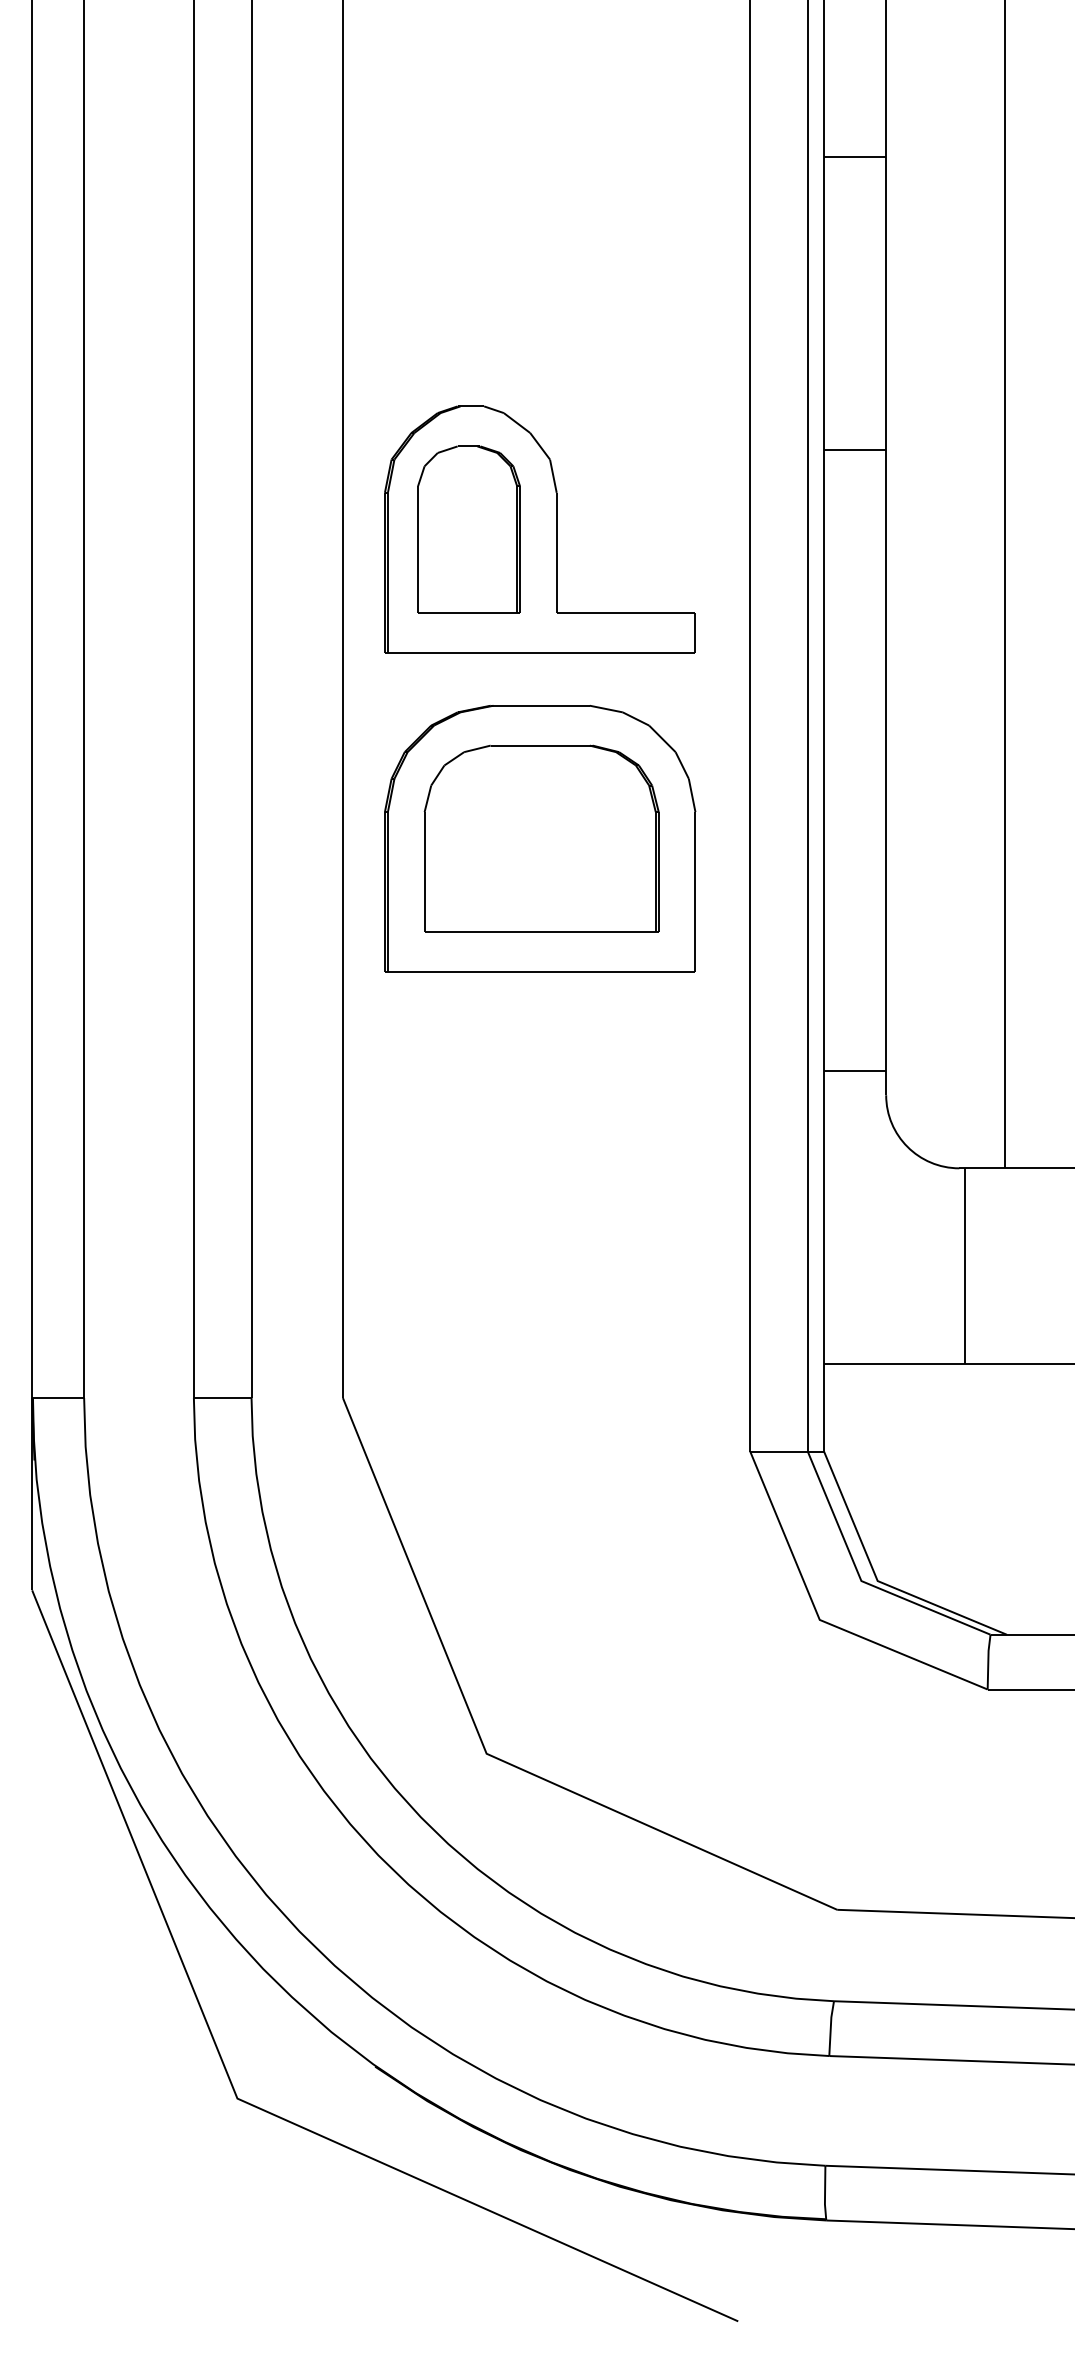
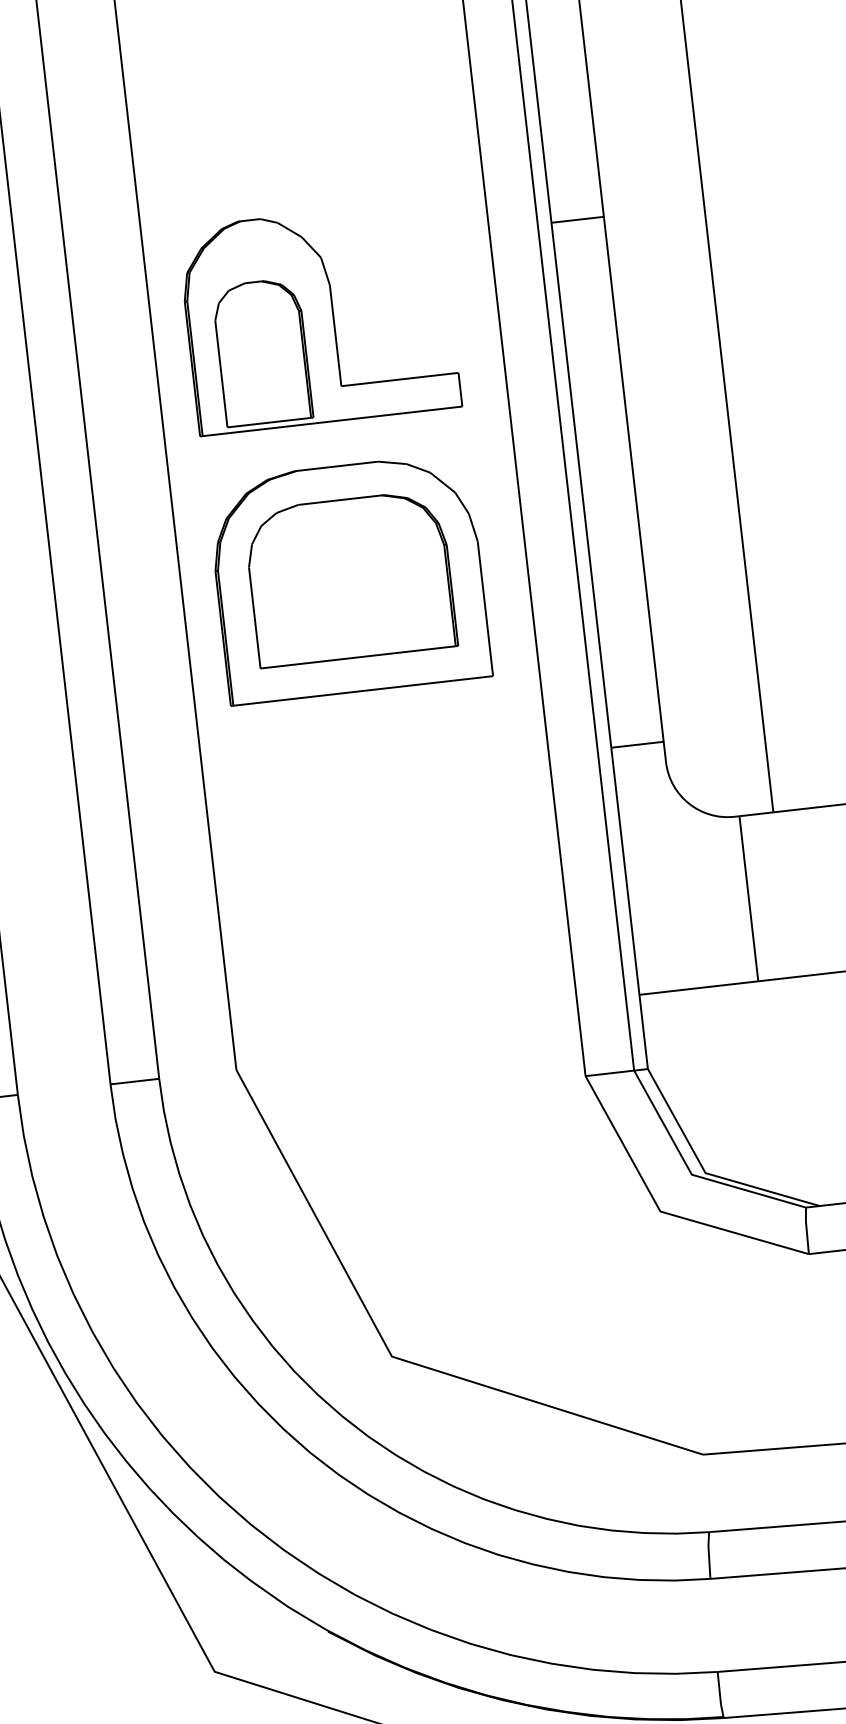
part: (468, 529) -> (262, 352), moved

